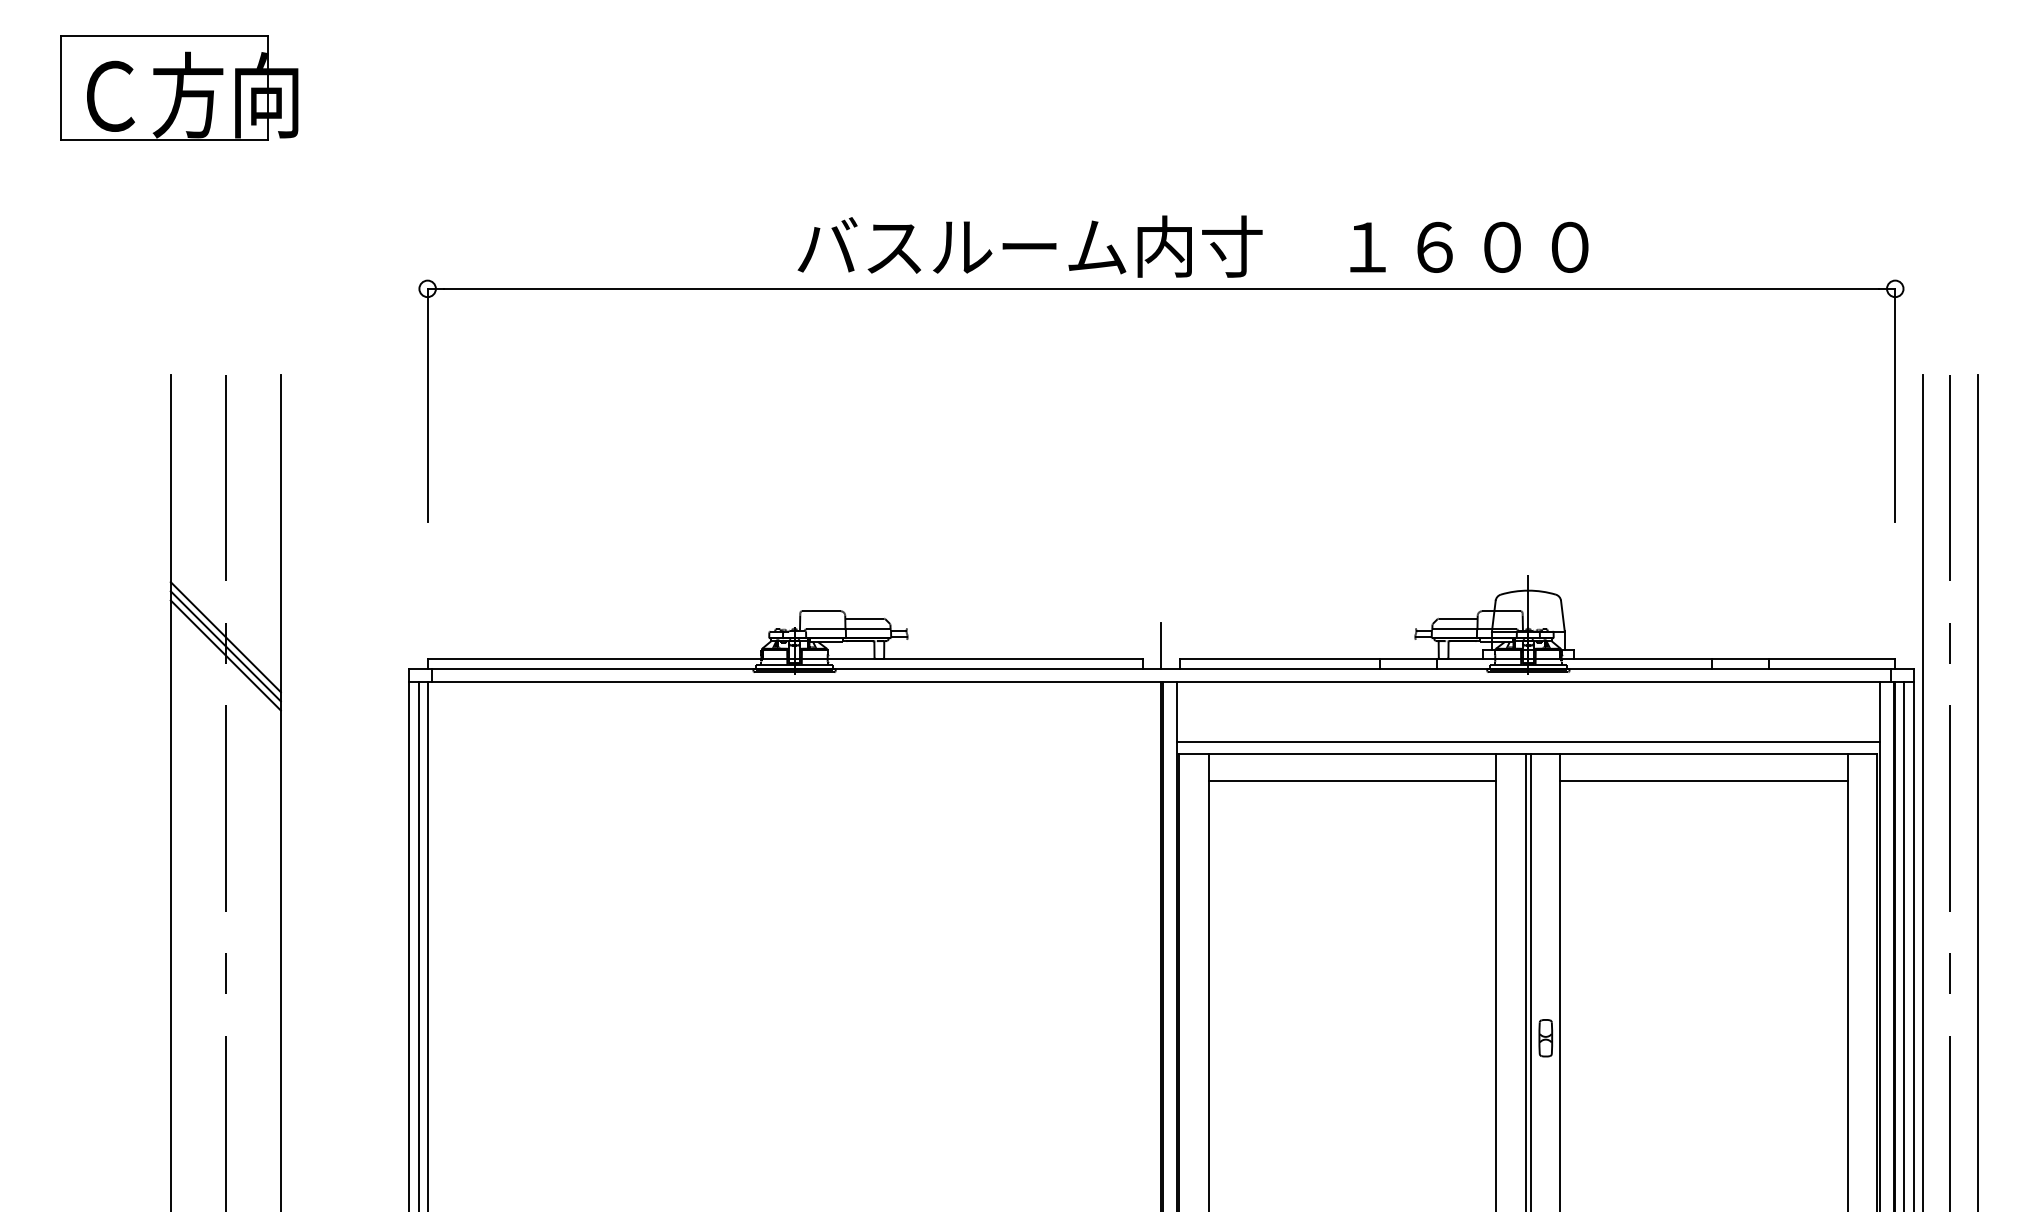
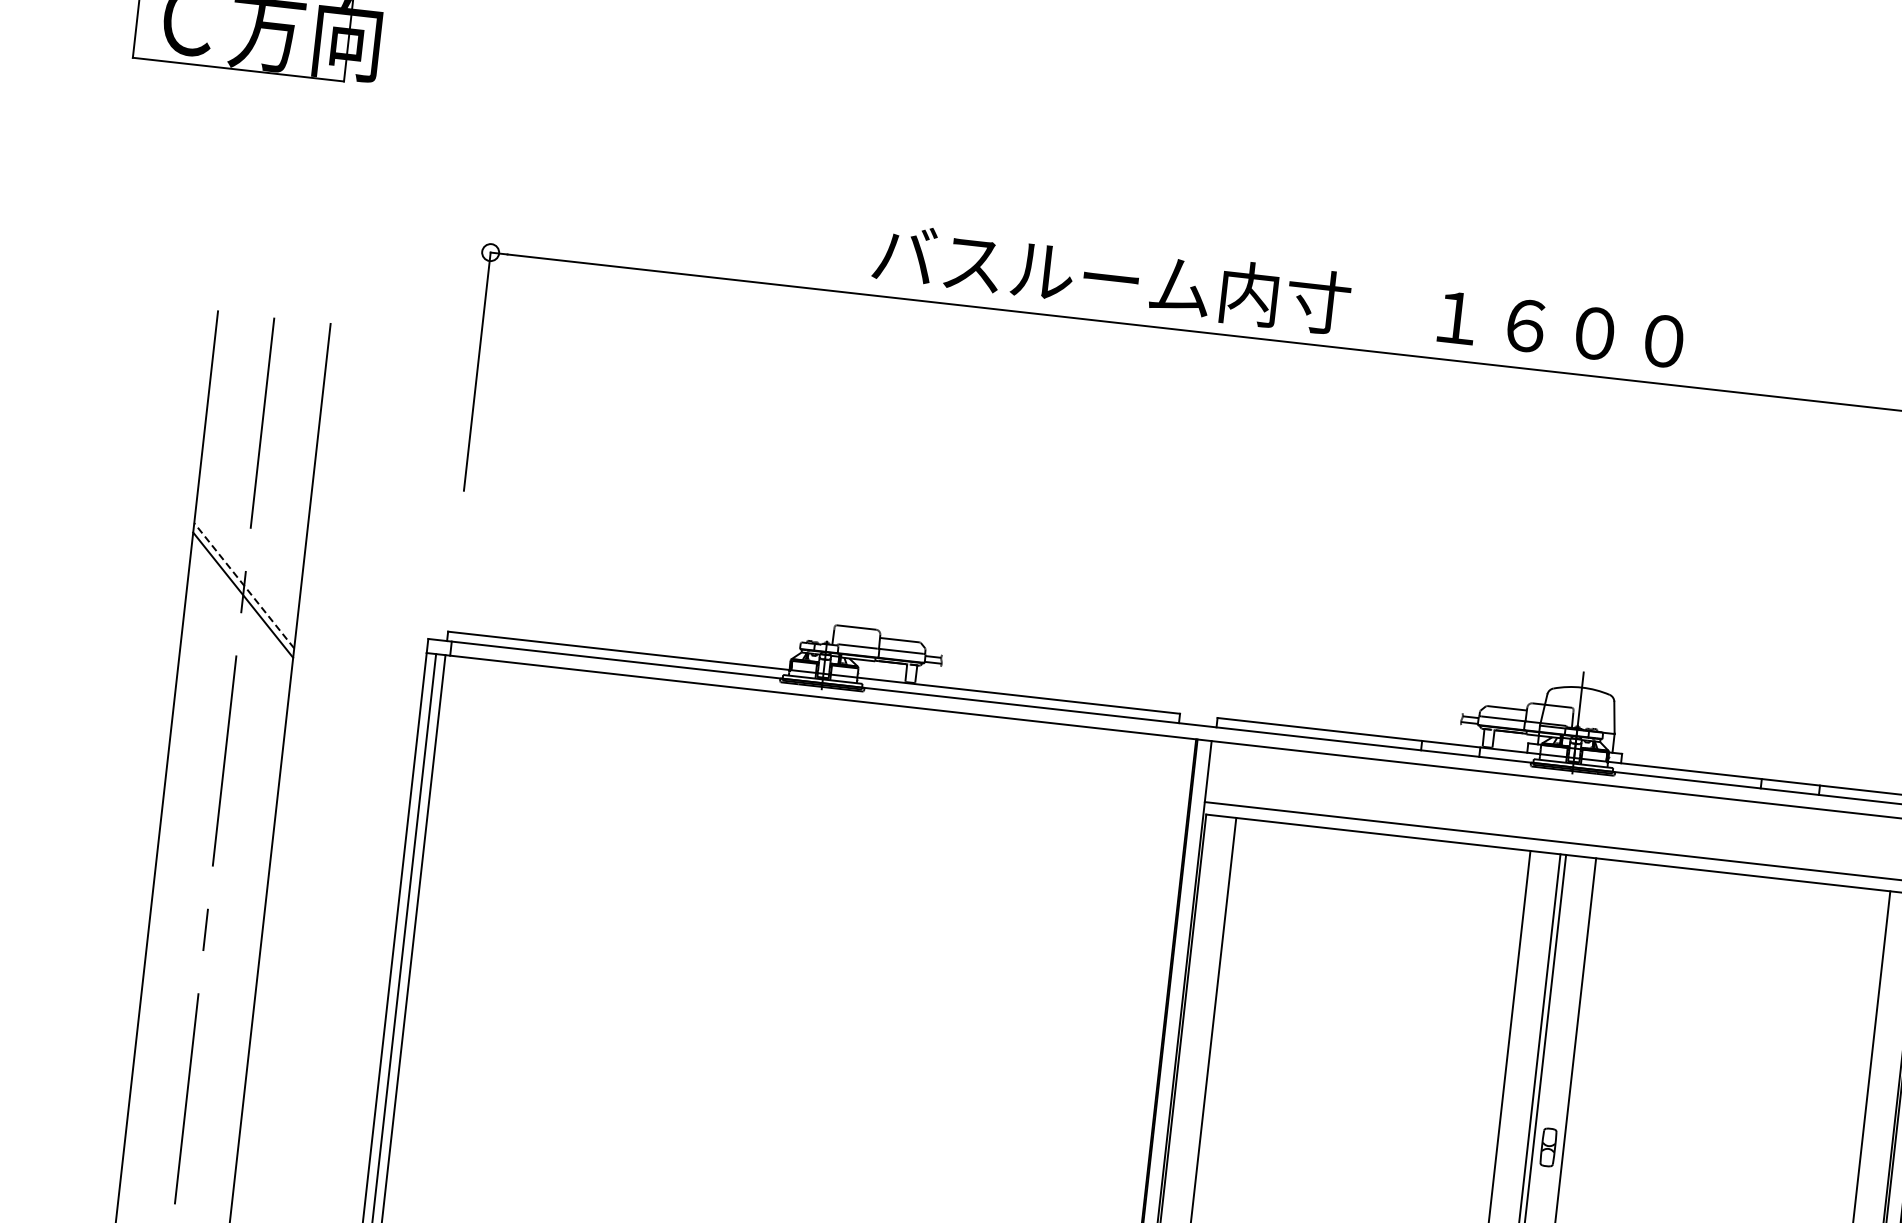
line: (225, 637) -> (243, 586), solid -> dashed
line: (1161, 645) -> (1200, 701), removed
line: (225, 655) -> (241, 604), removed
line: (1352, 781) -> (1380, 862), removed
line: (1704, 781) -> (1740, 903), removed

